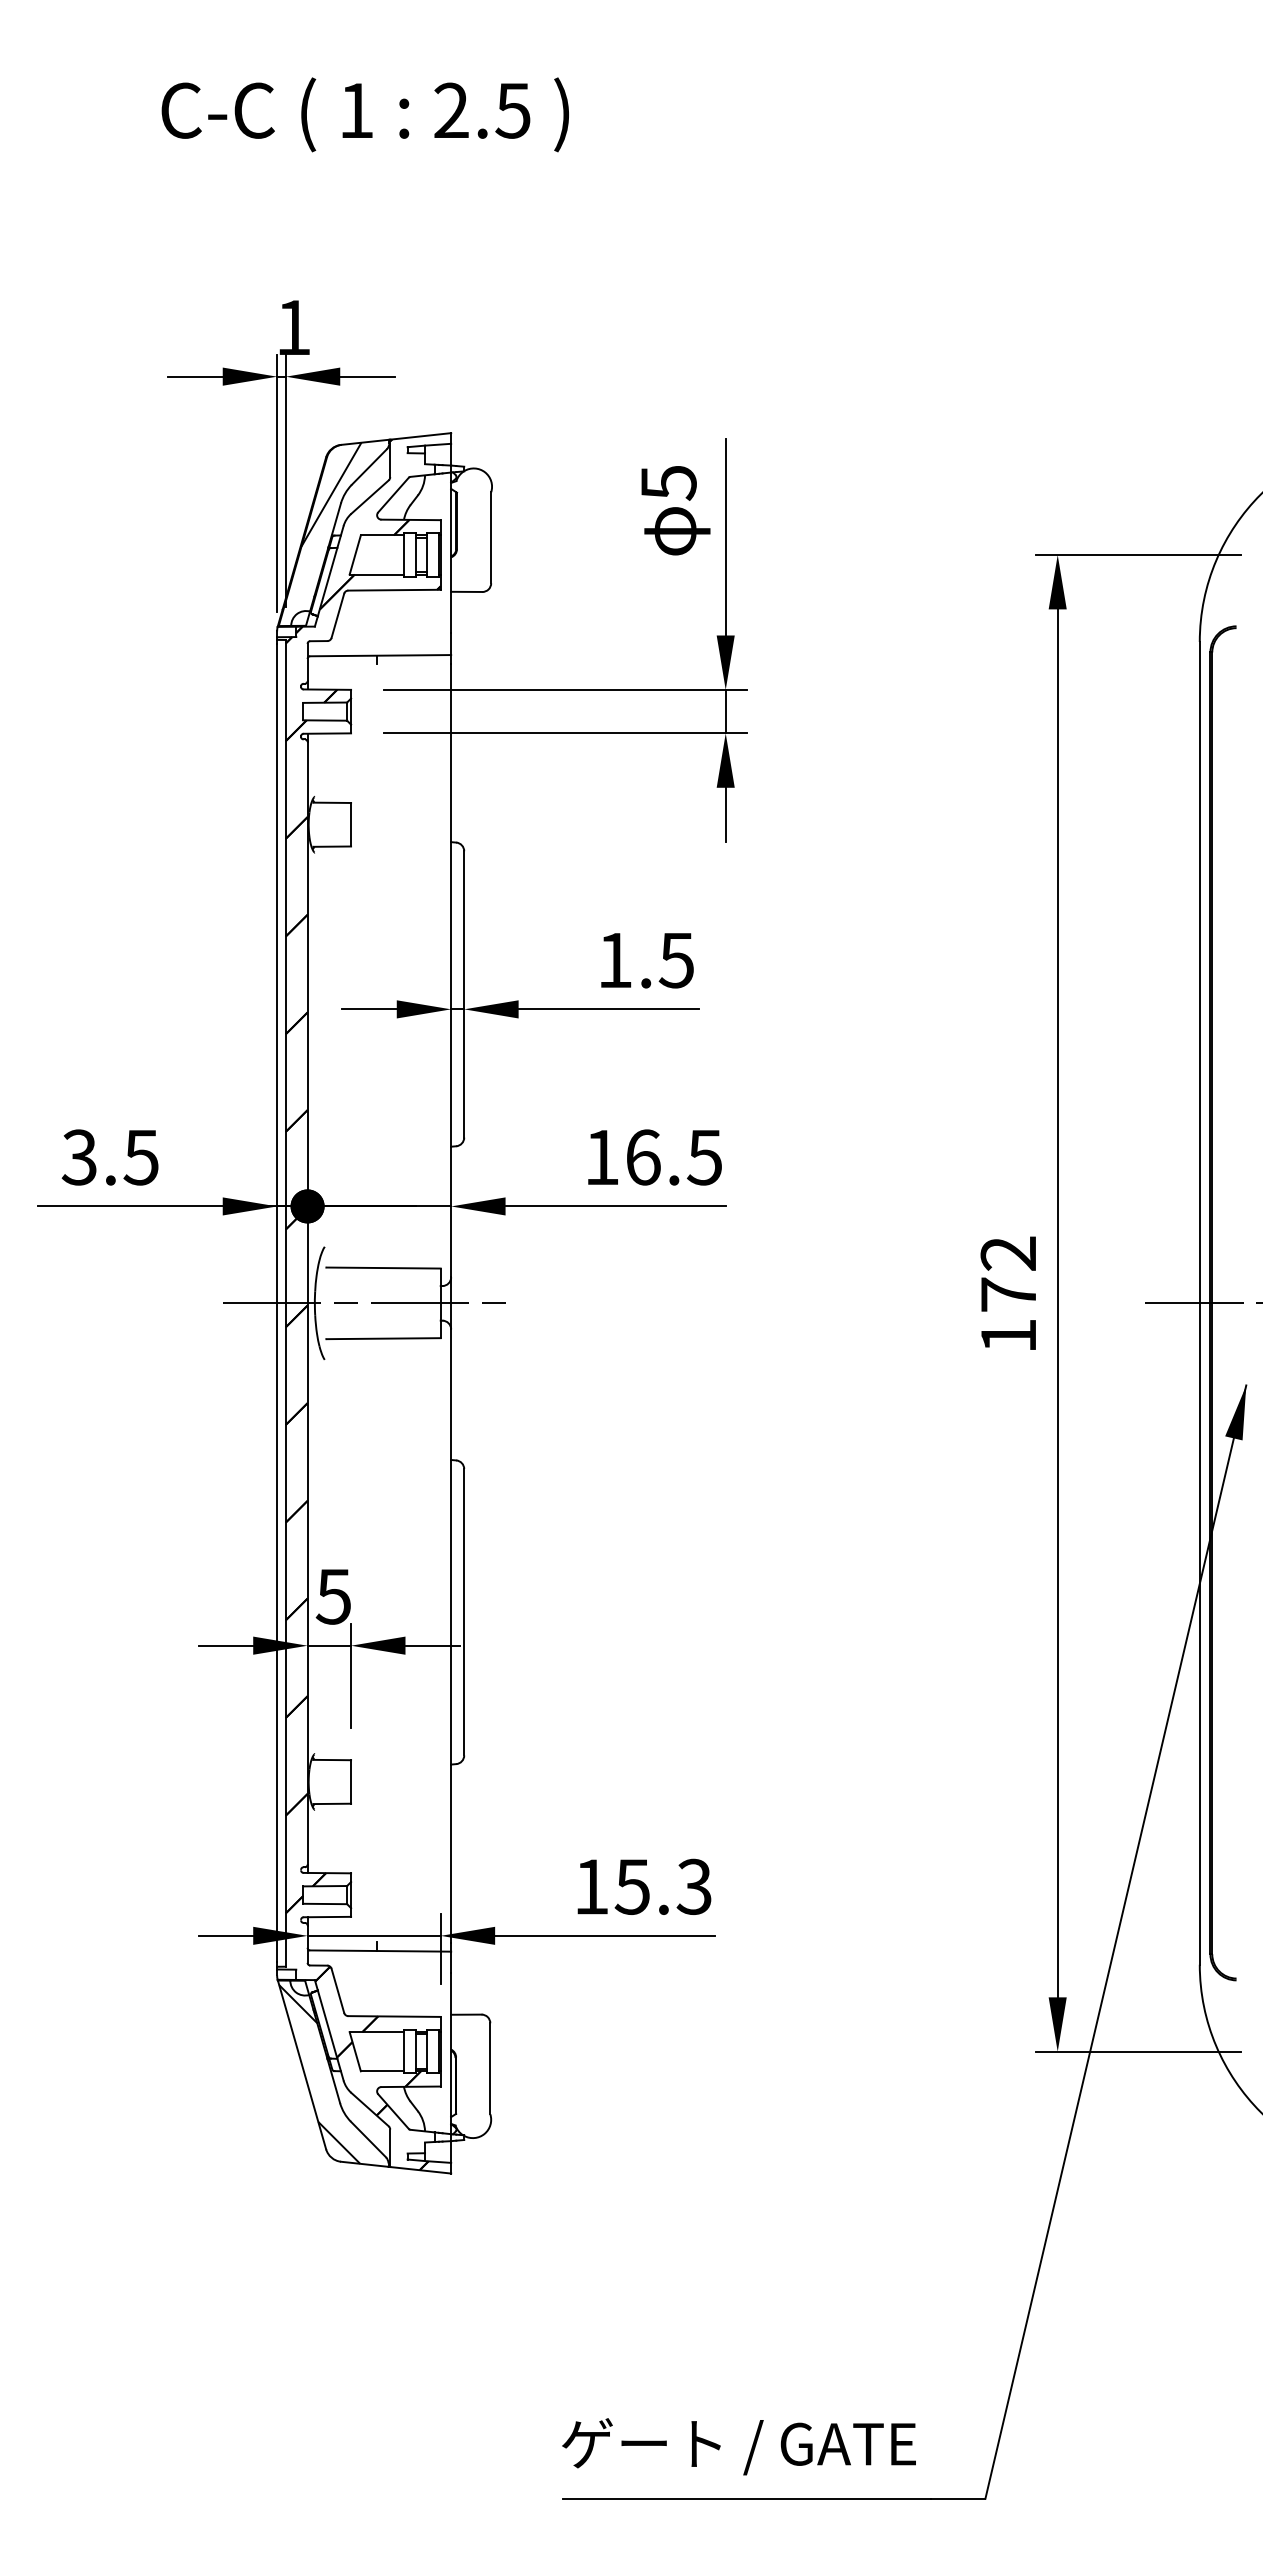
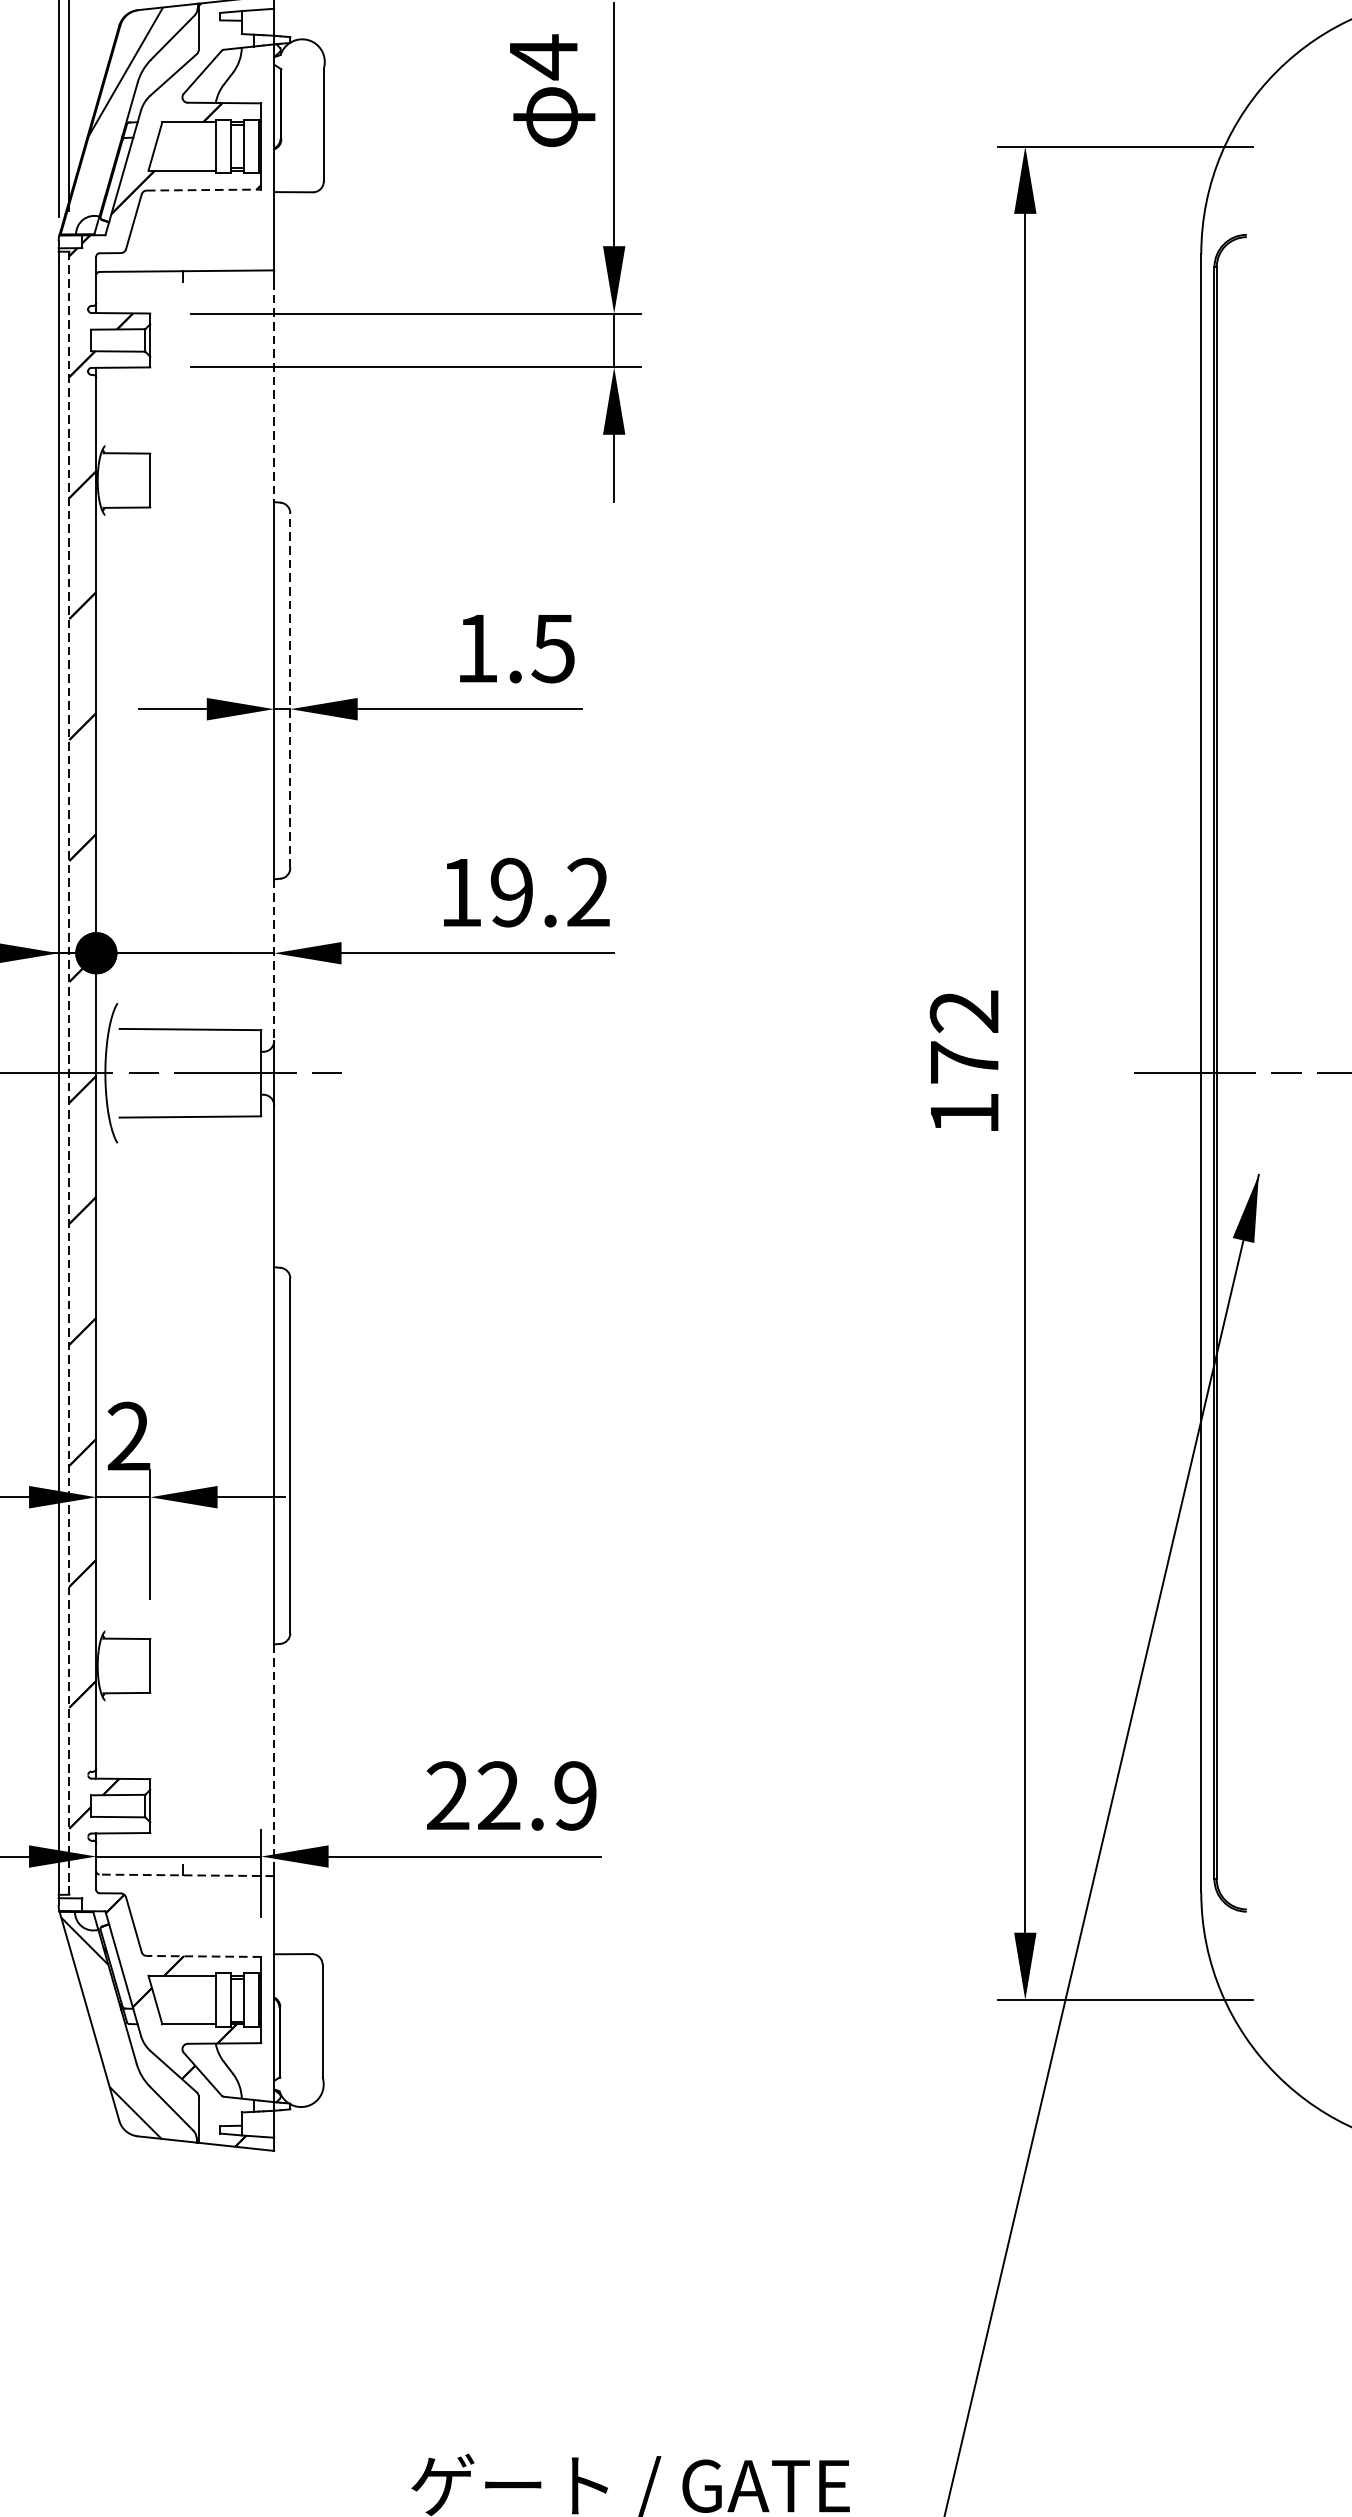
text: (668, 482) -> (543, 56), 5 -> 4
line: (395, 590) -> (205, 190), solid -> dashed
line: (451, 753) -> (274, 392), solid -> dashed
line: (464, 993) -> (290, 689), solid -> dashed
text: (674, 1157) -> (550, 892), 16.5 -> 19.2
line: (451, 1212) -> (274, 960), solid -> dashed
line: (285, 1303) -> (69, 1073), solid -> dashed
text: (332, 1596) -> (127, 1436), 5 -> 2
line: (451, 1854) -> (274, 1755), solid -> dashed
text: (642, 1886) -> (511, 1795), 15.3 -> 22.9
line: (380, 1951) -> (186, 1875), solid -> dashed
line: (394, 2016) -> (203, 1956), solid -> dashed

